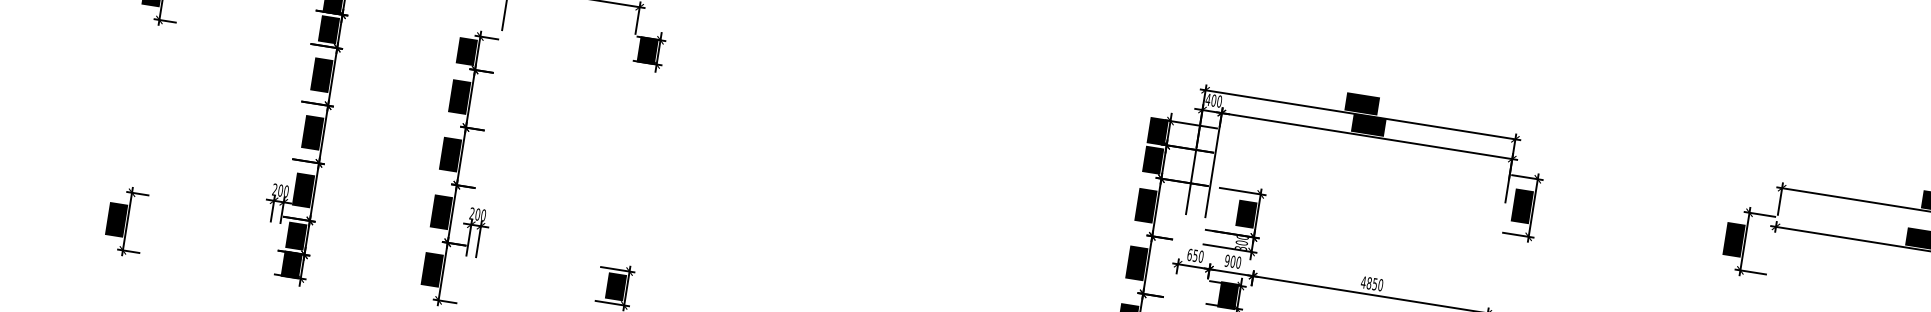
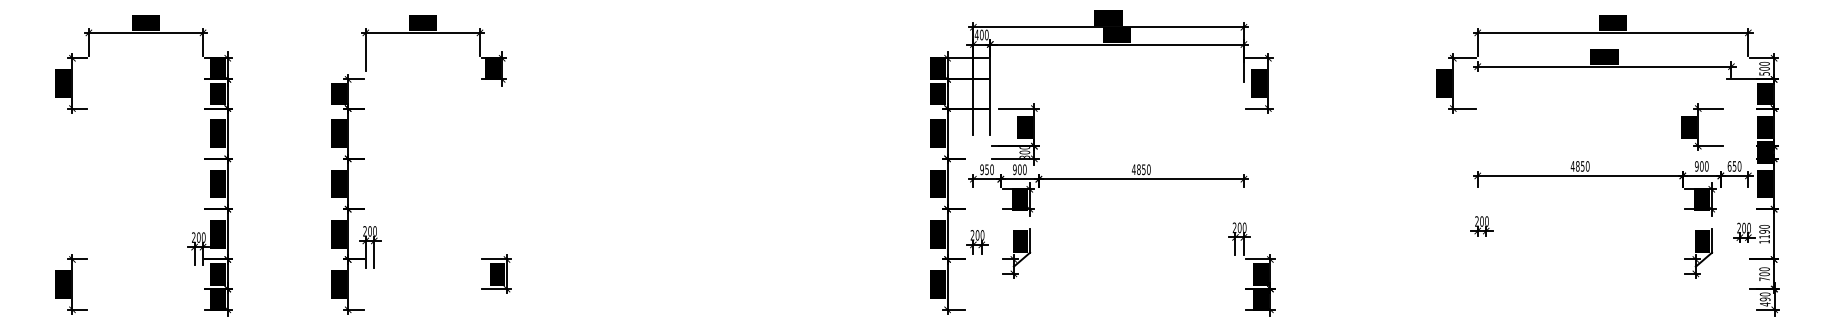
text: (1190, 254) -> (982, 169), 650 -> 950

